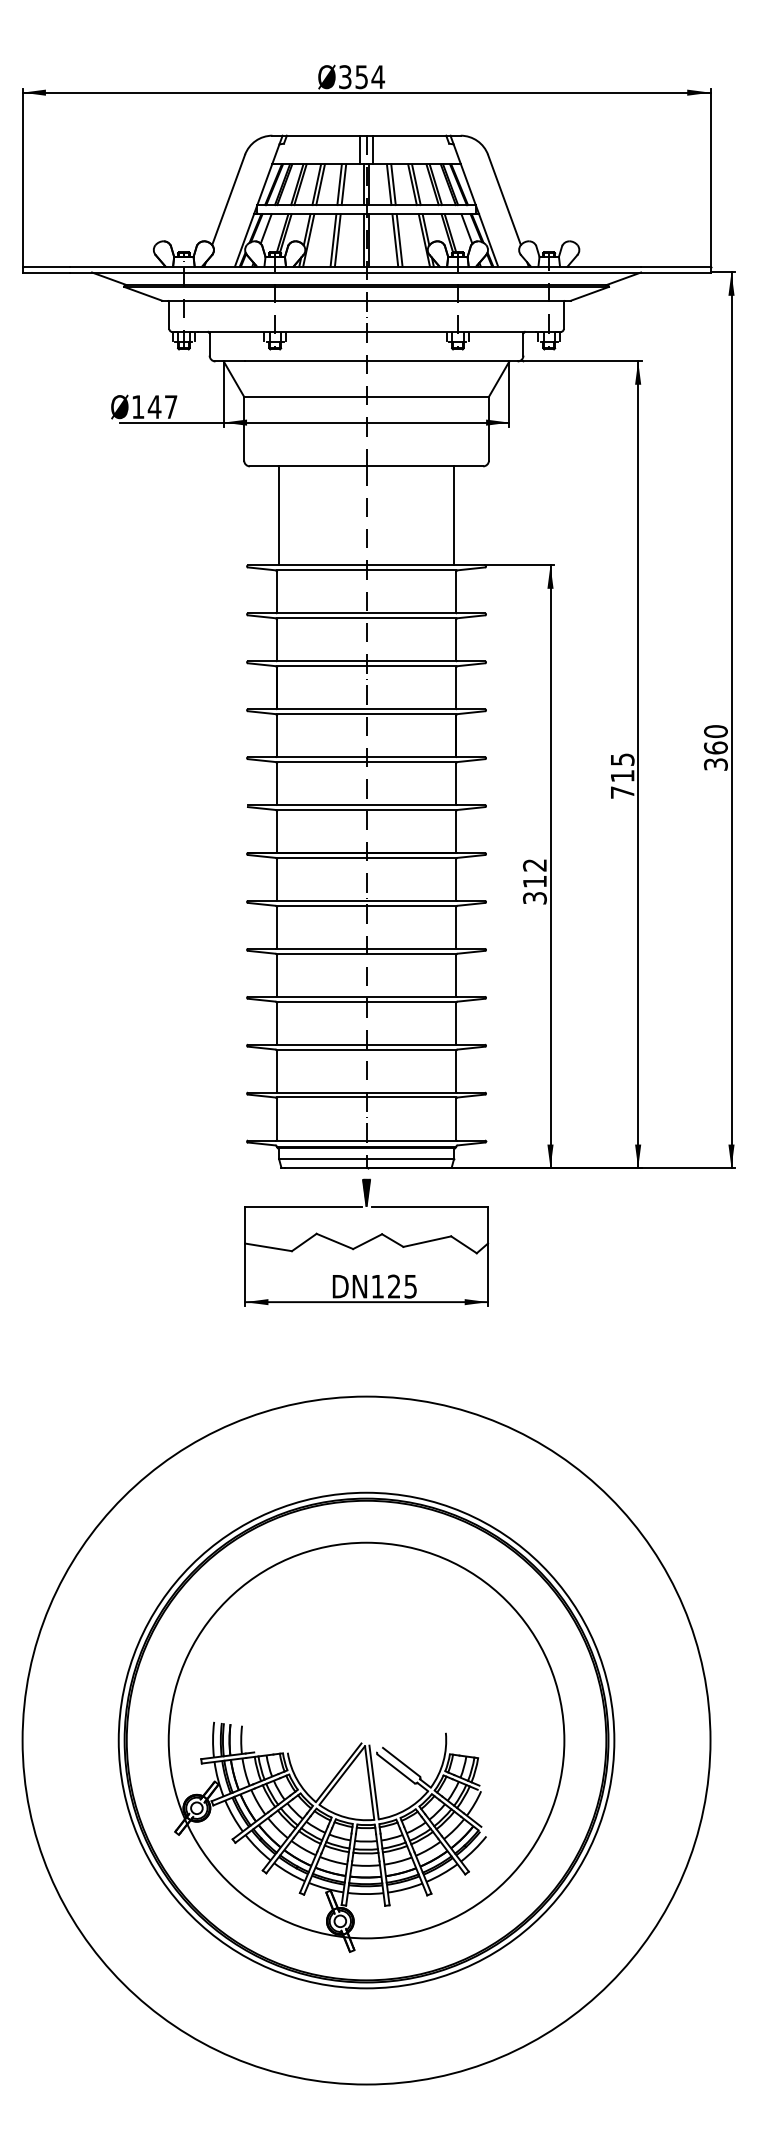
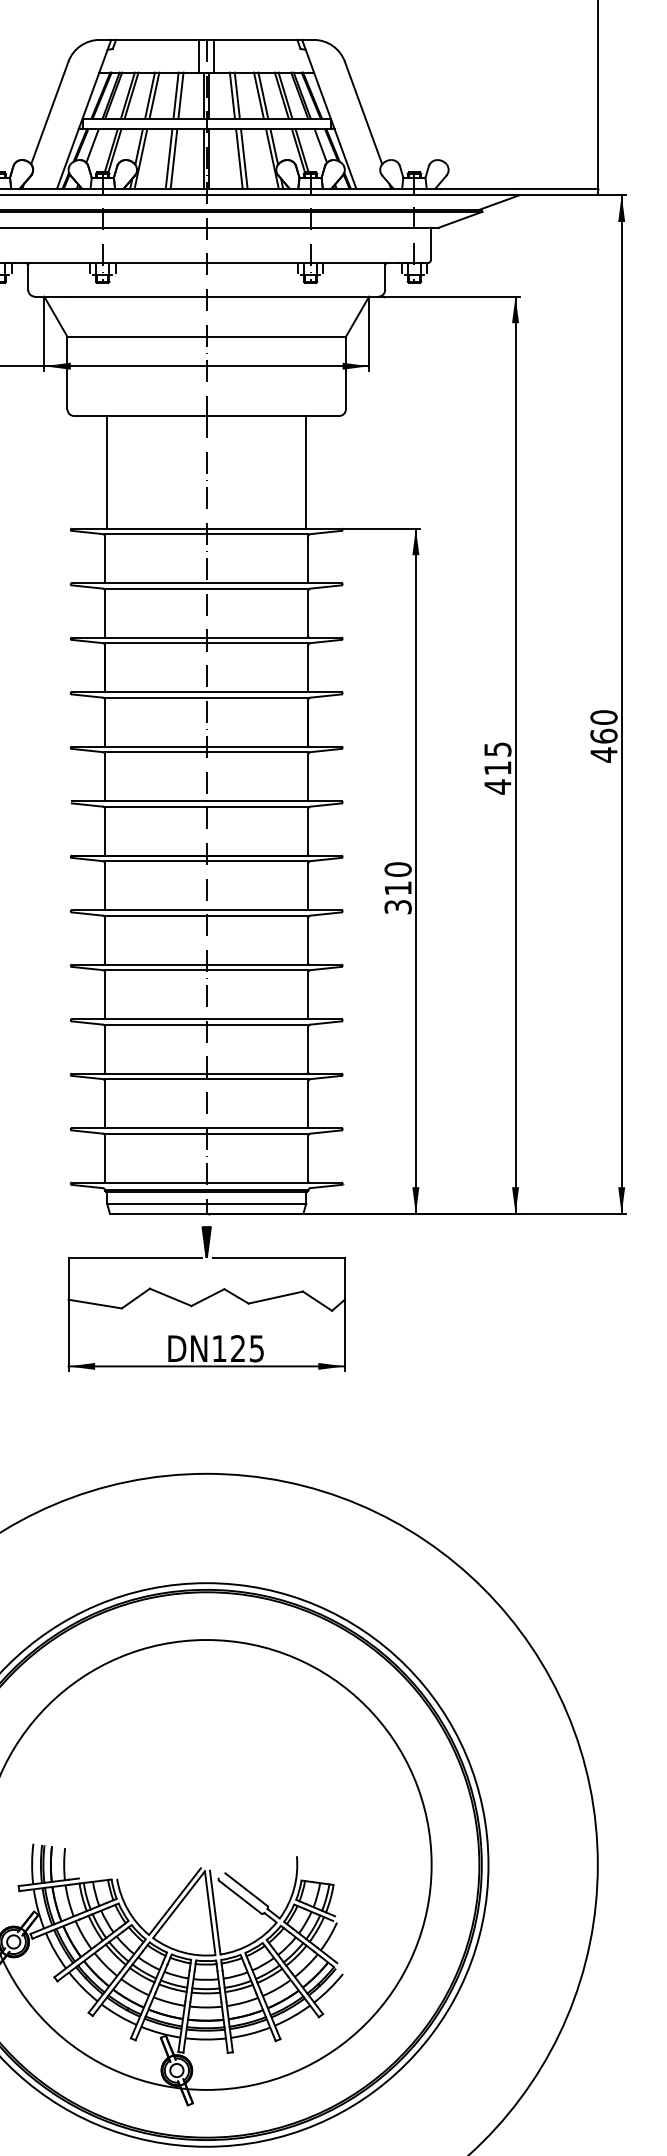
text: (715, 764) -> (603, 754), 360 -> 460
text: (622, 792) -> (497, 786), 715 -> 415
text: (534, 864) -> (397, 868), 312 -> 310

